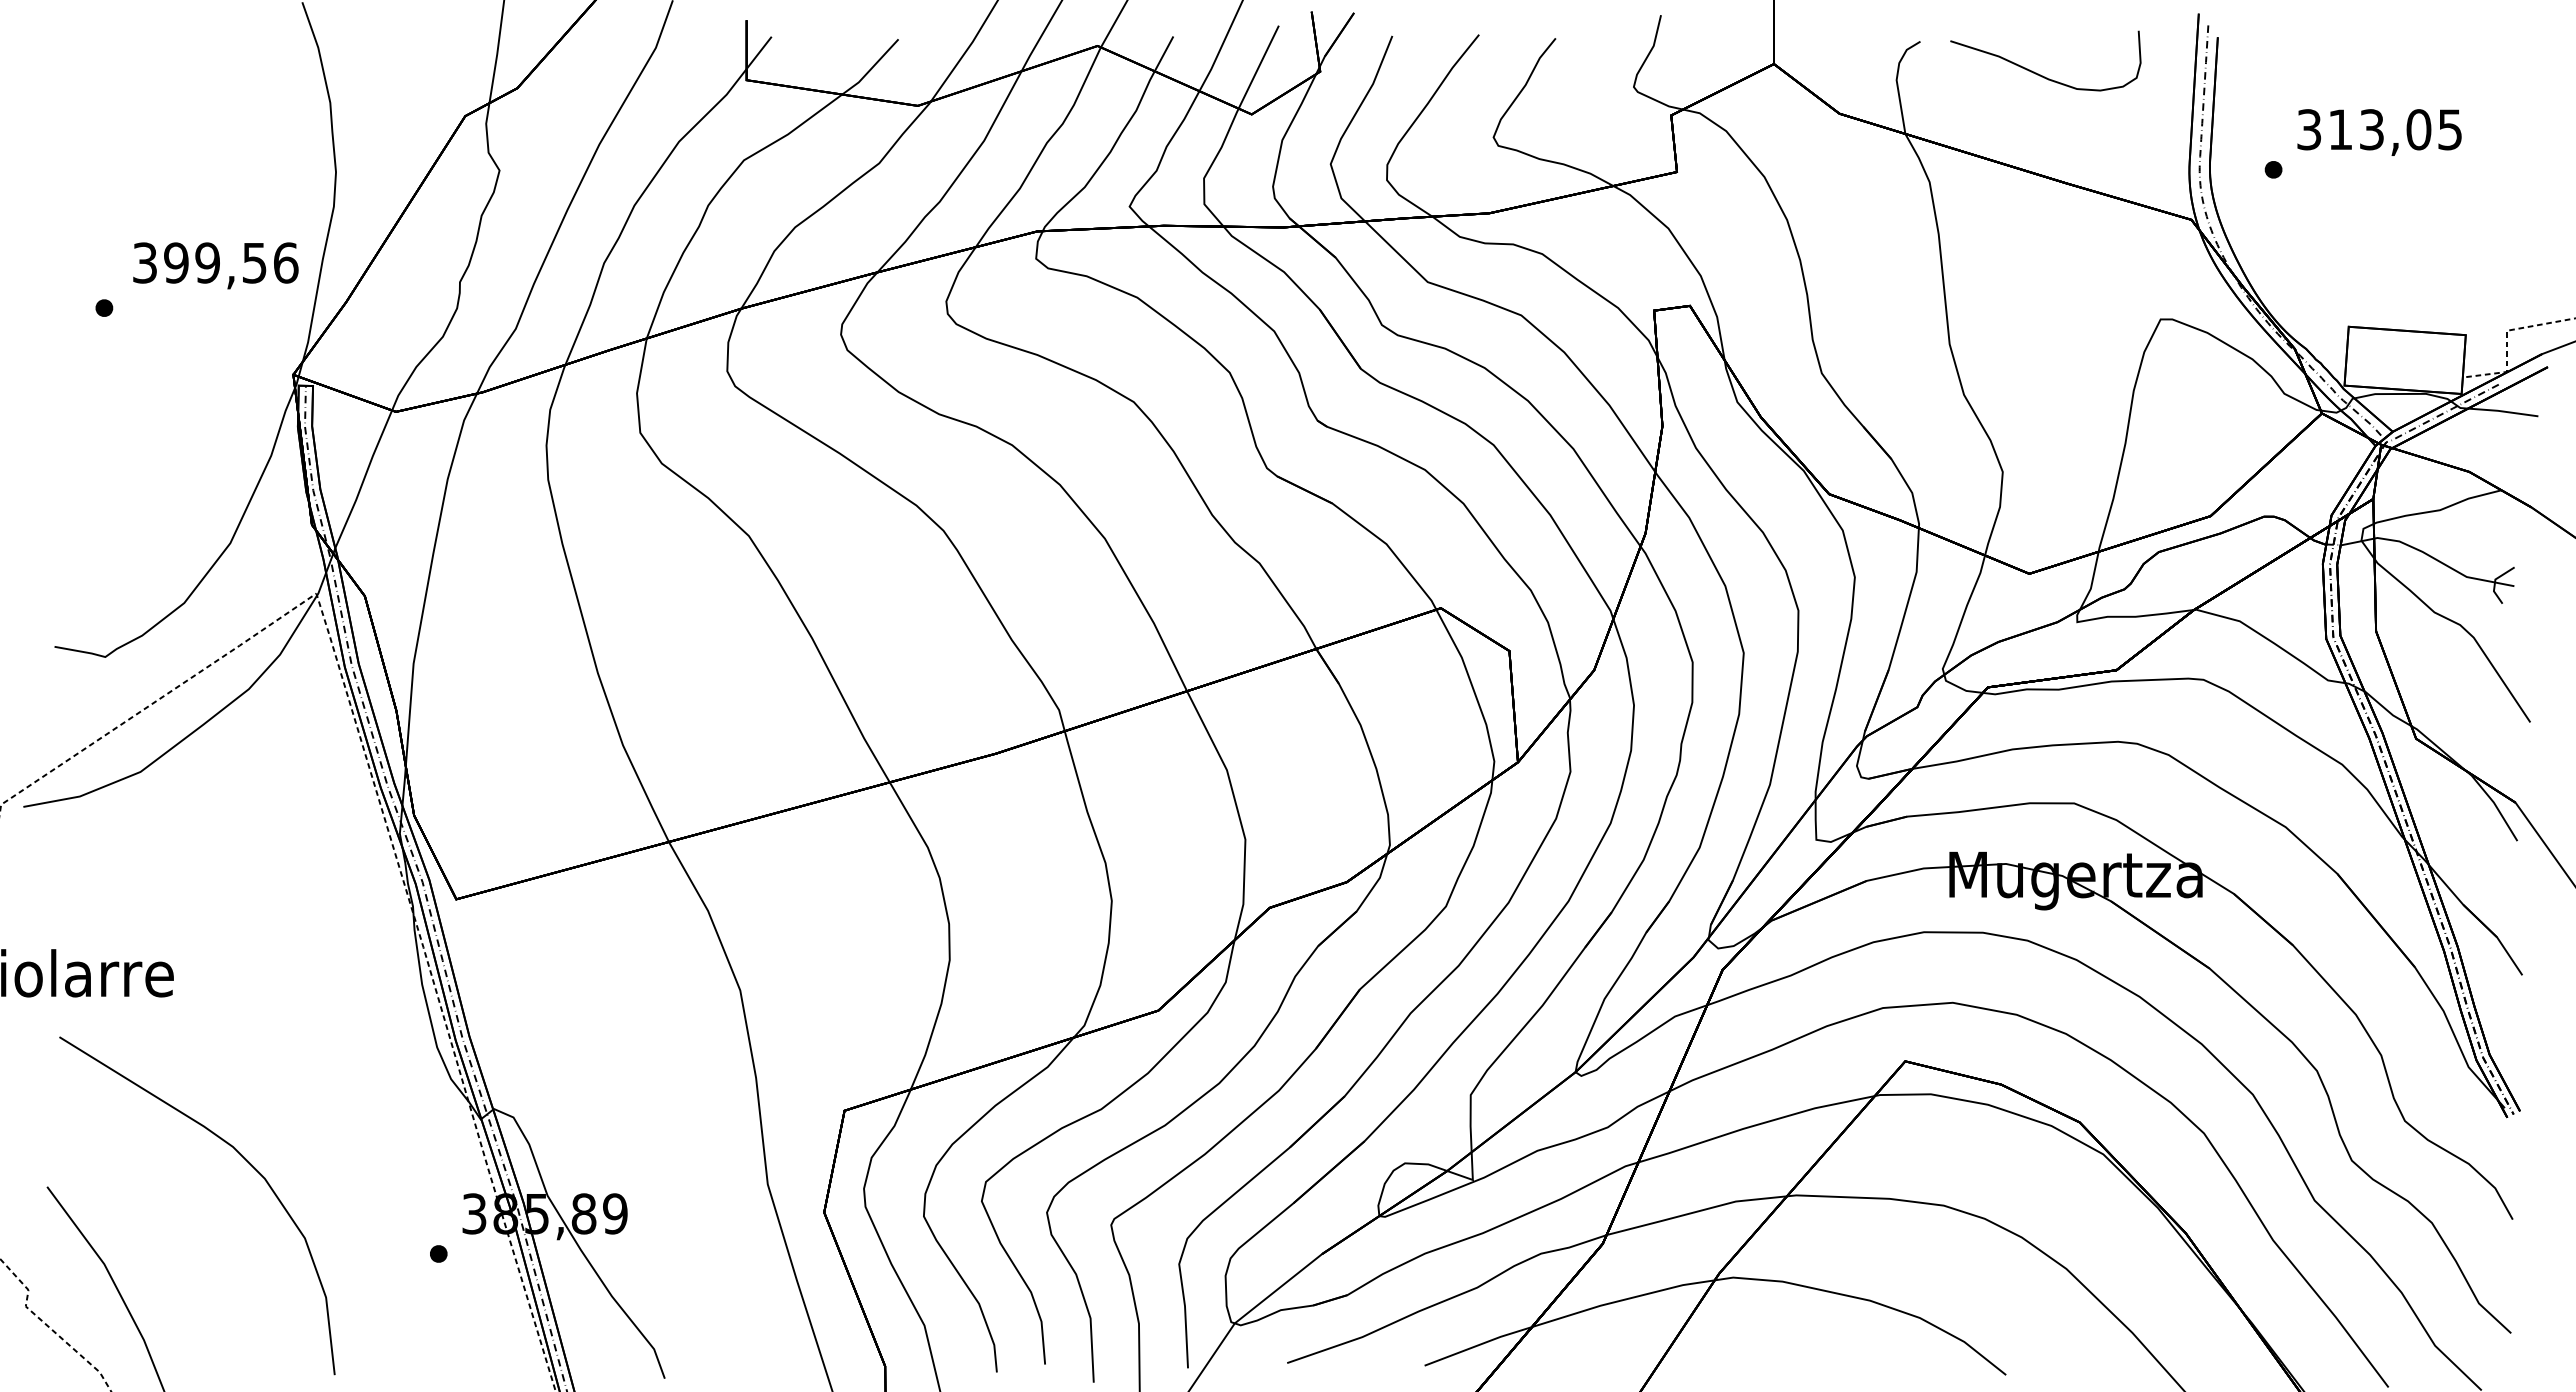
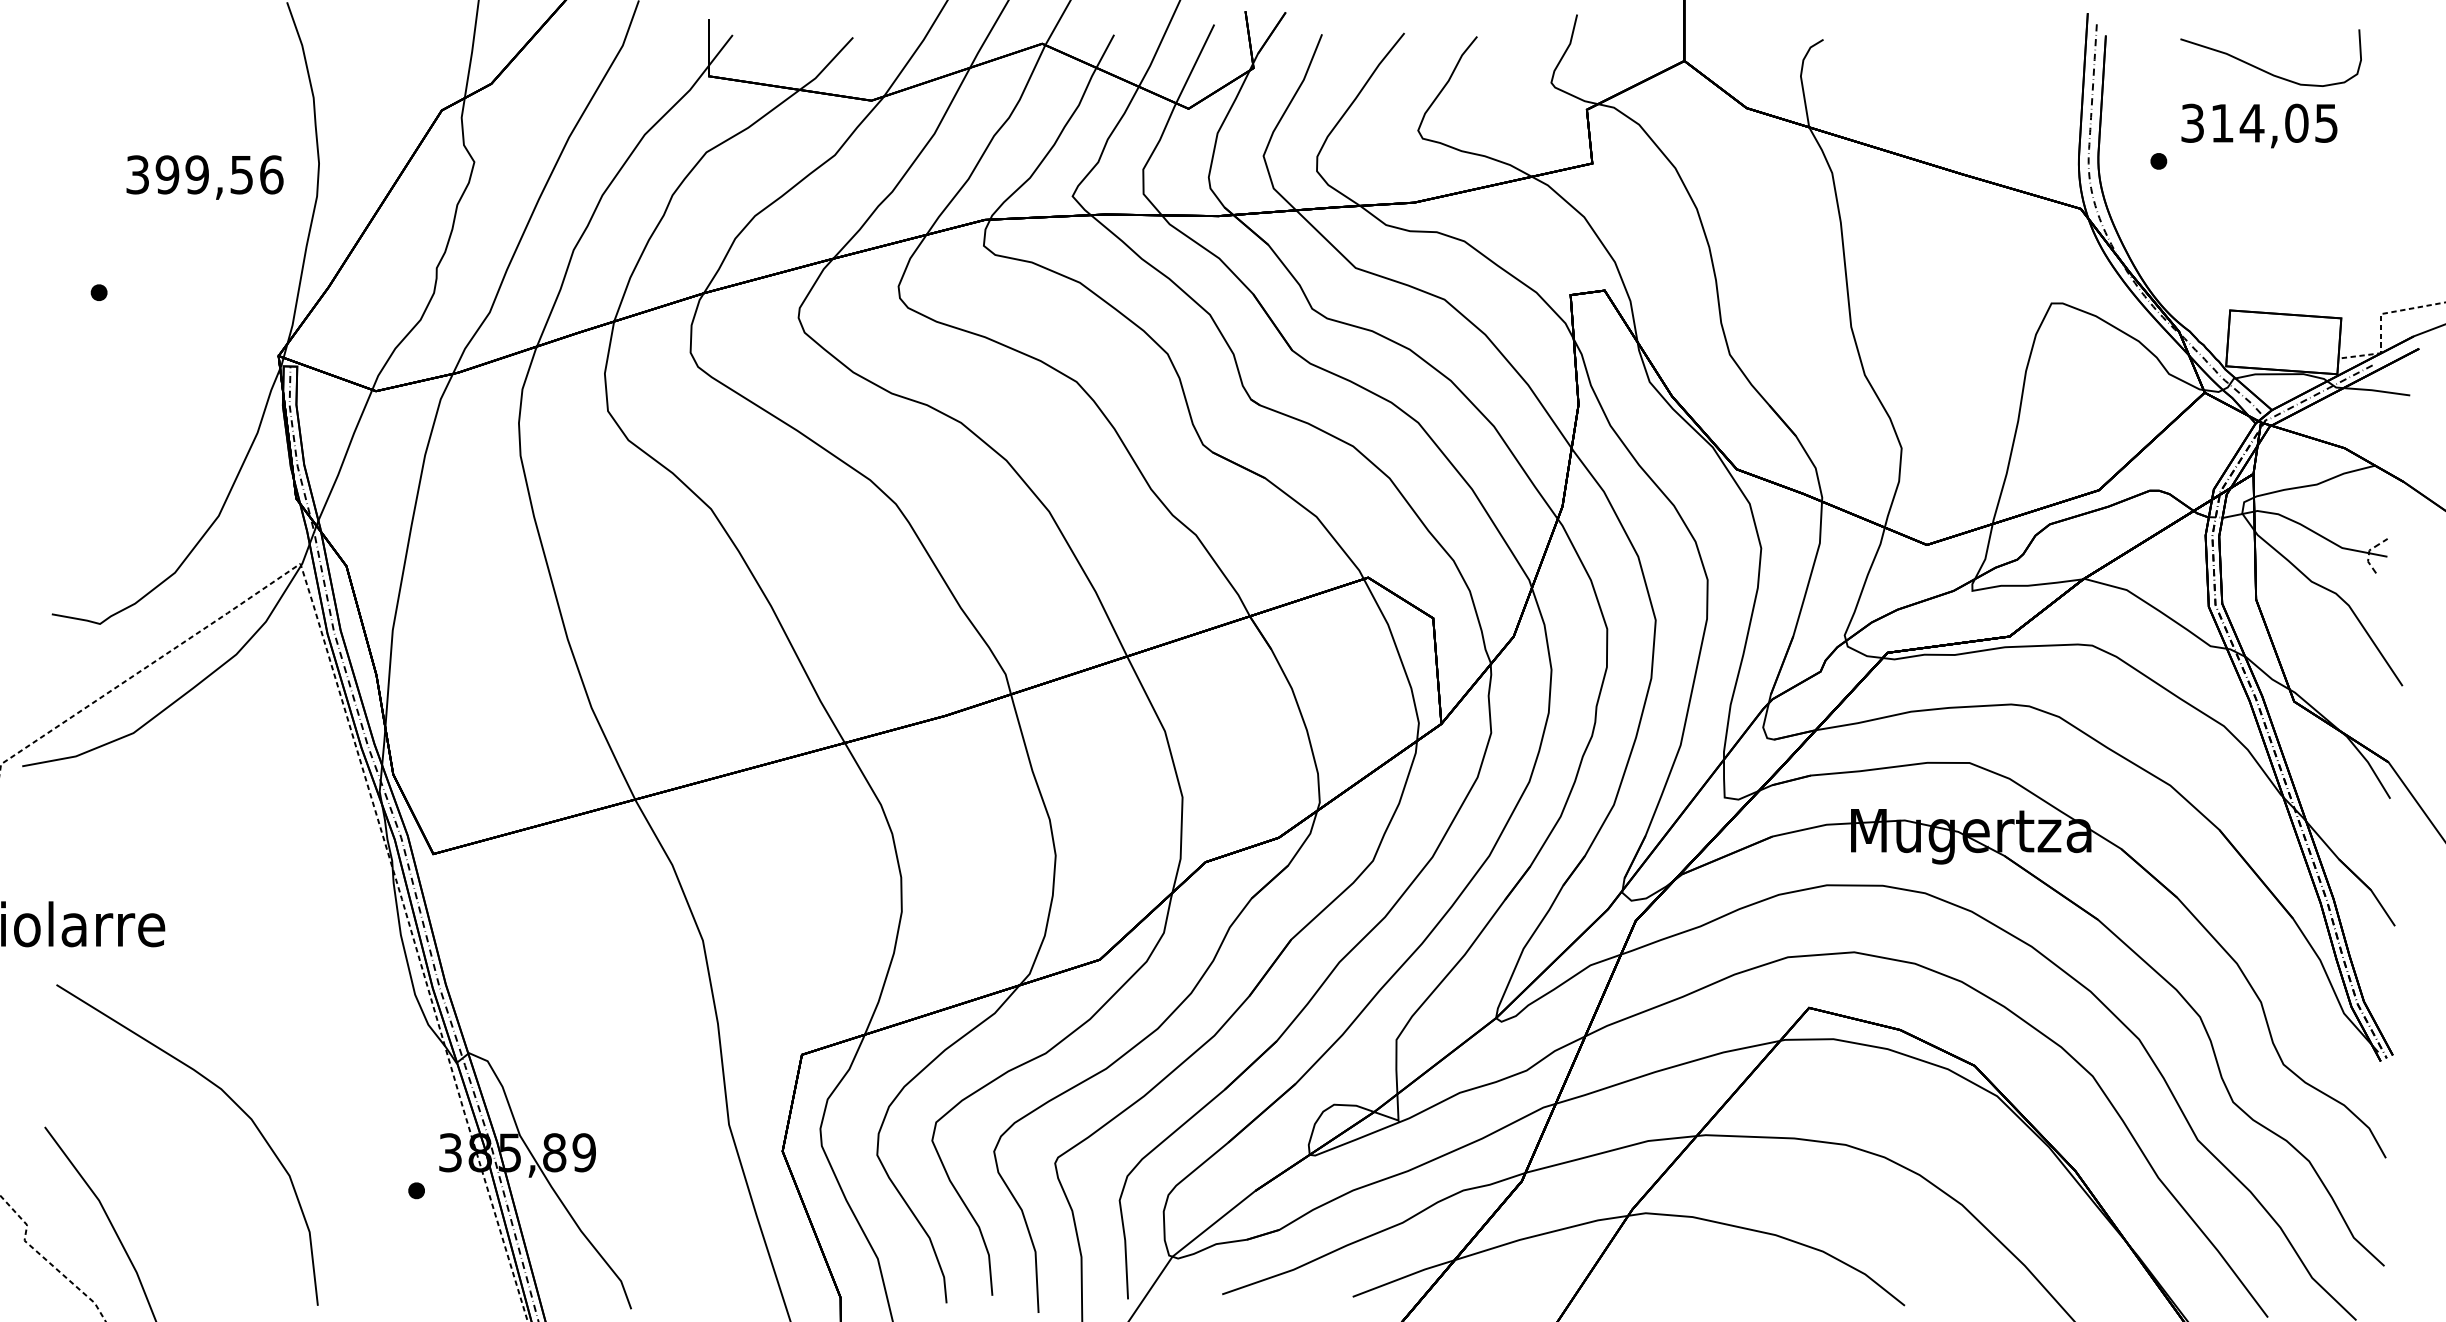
curve: (2038, 73) -> (2264, 69), moved
text: (2371, 129) -> (2251, 123), 313,05 -> 314,05
text: (215, 265) -> (204, 177), moved
line: (2495, 581) -> (2369, 552), solid -> dashed

